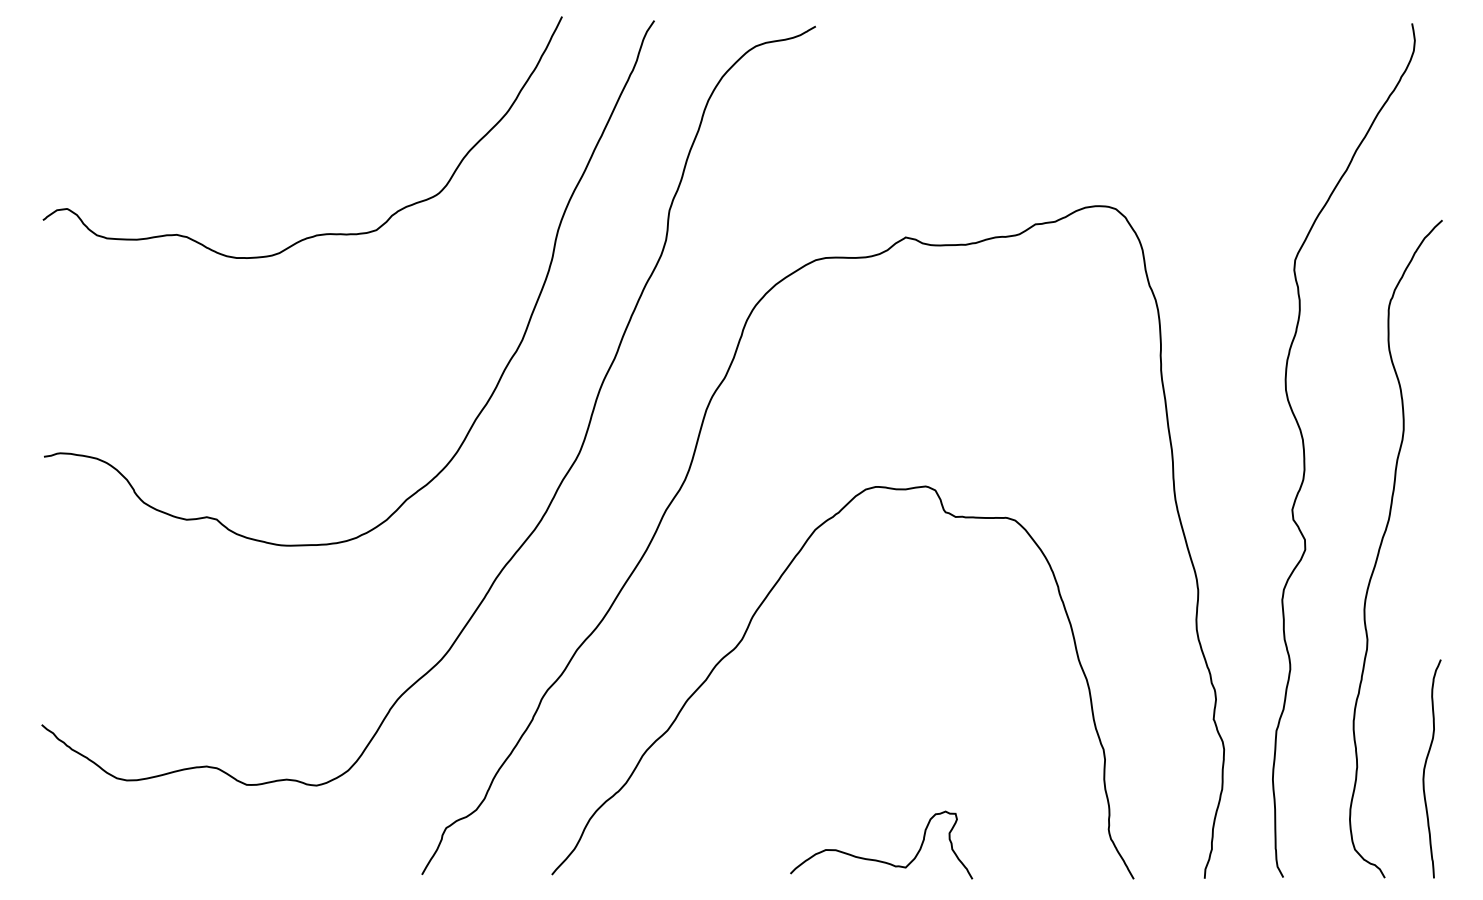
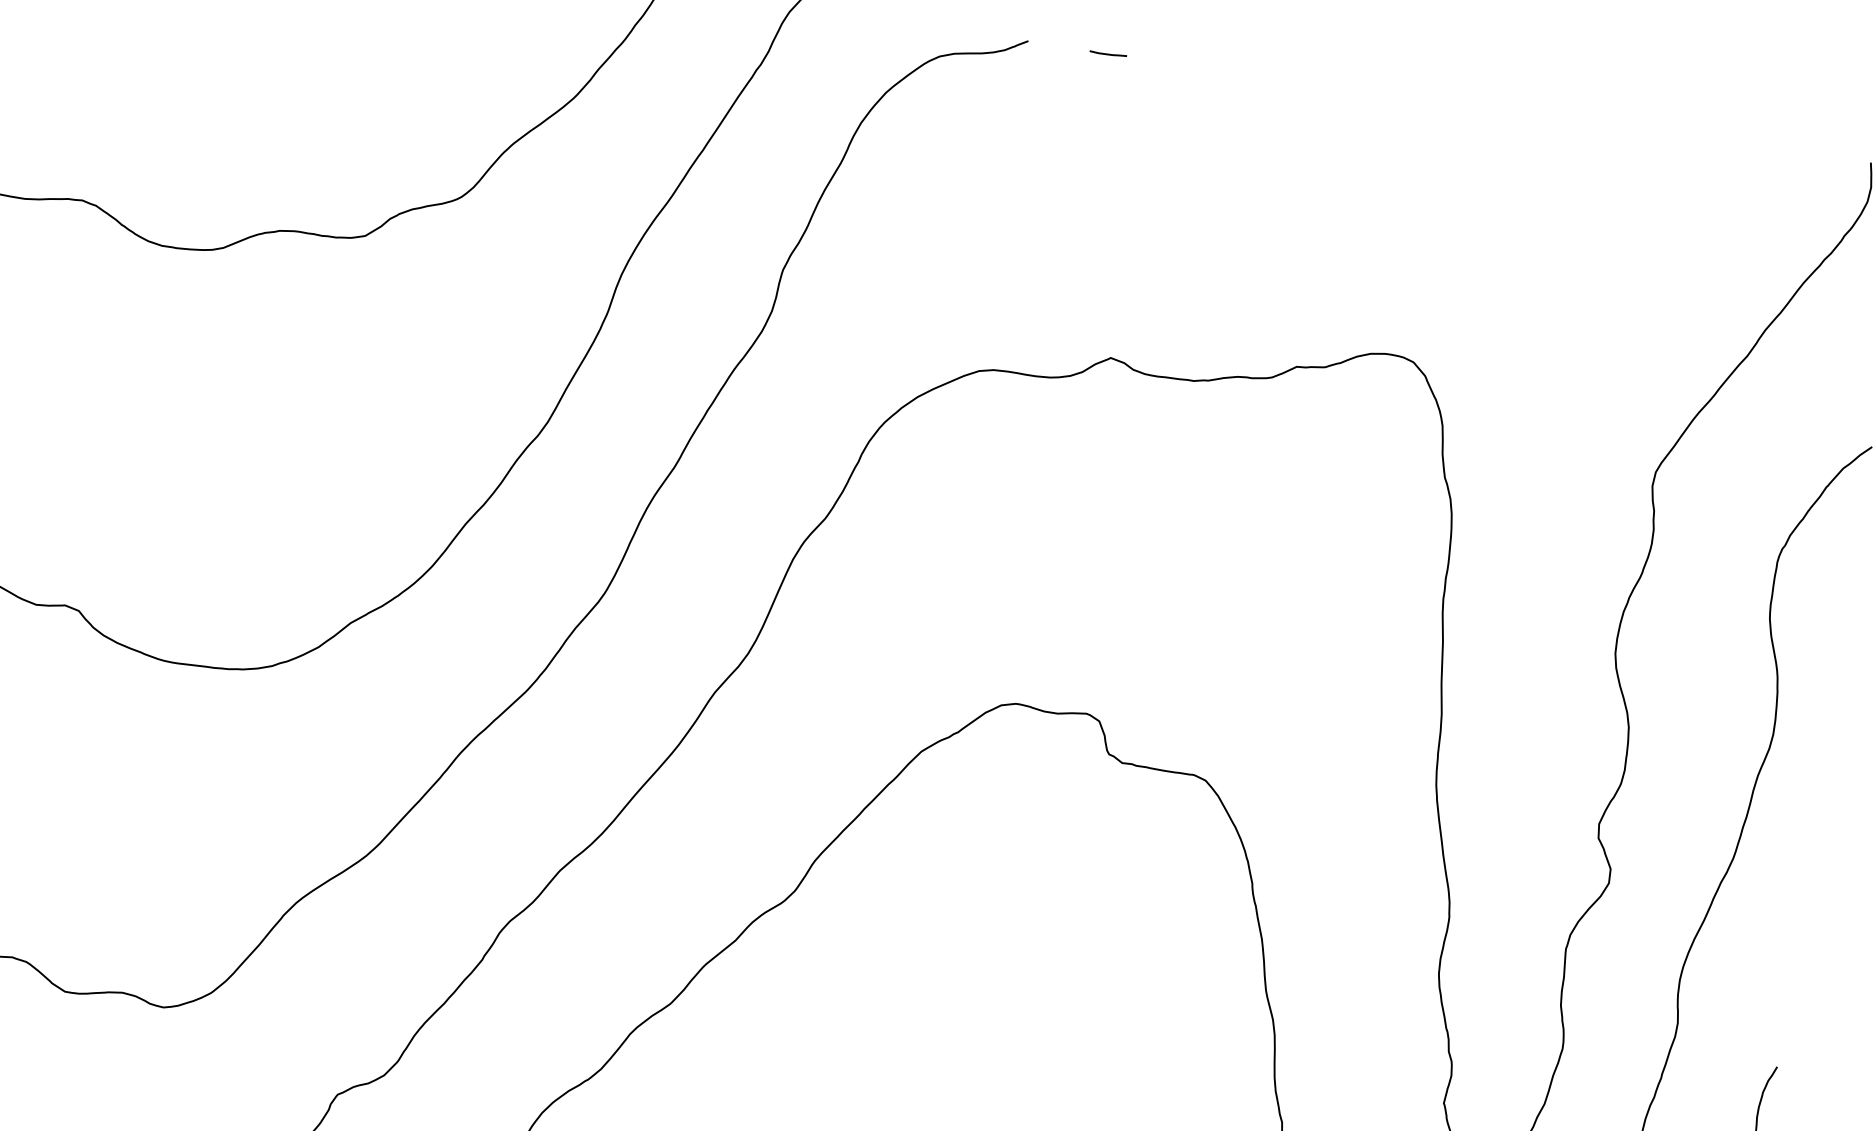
line: (872, 26) -> (1108, 53), added

